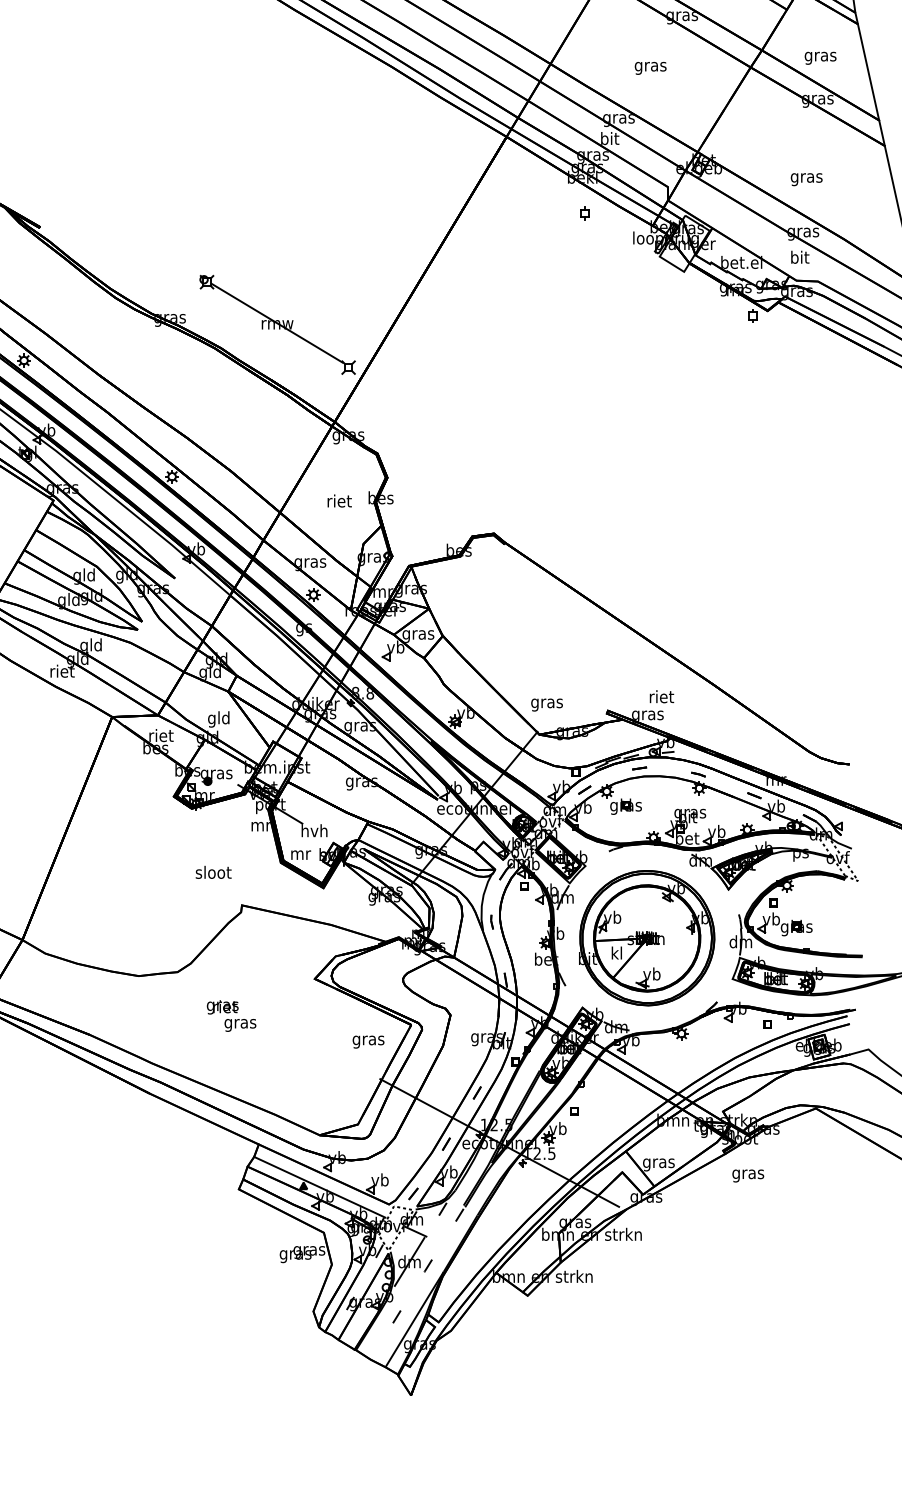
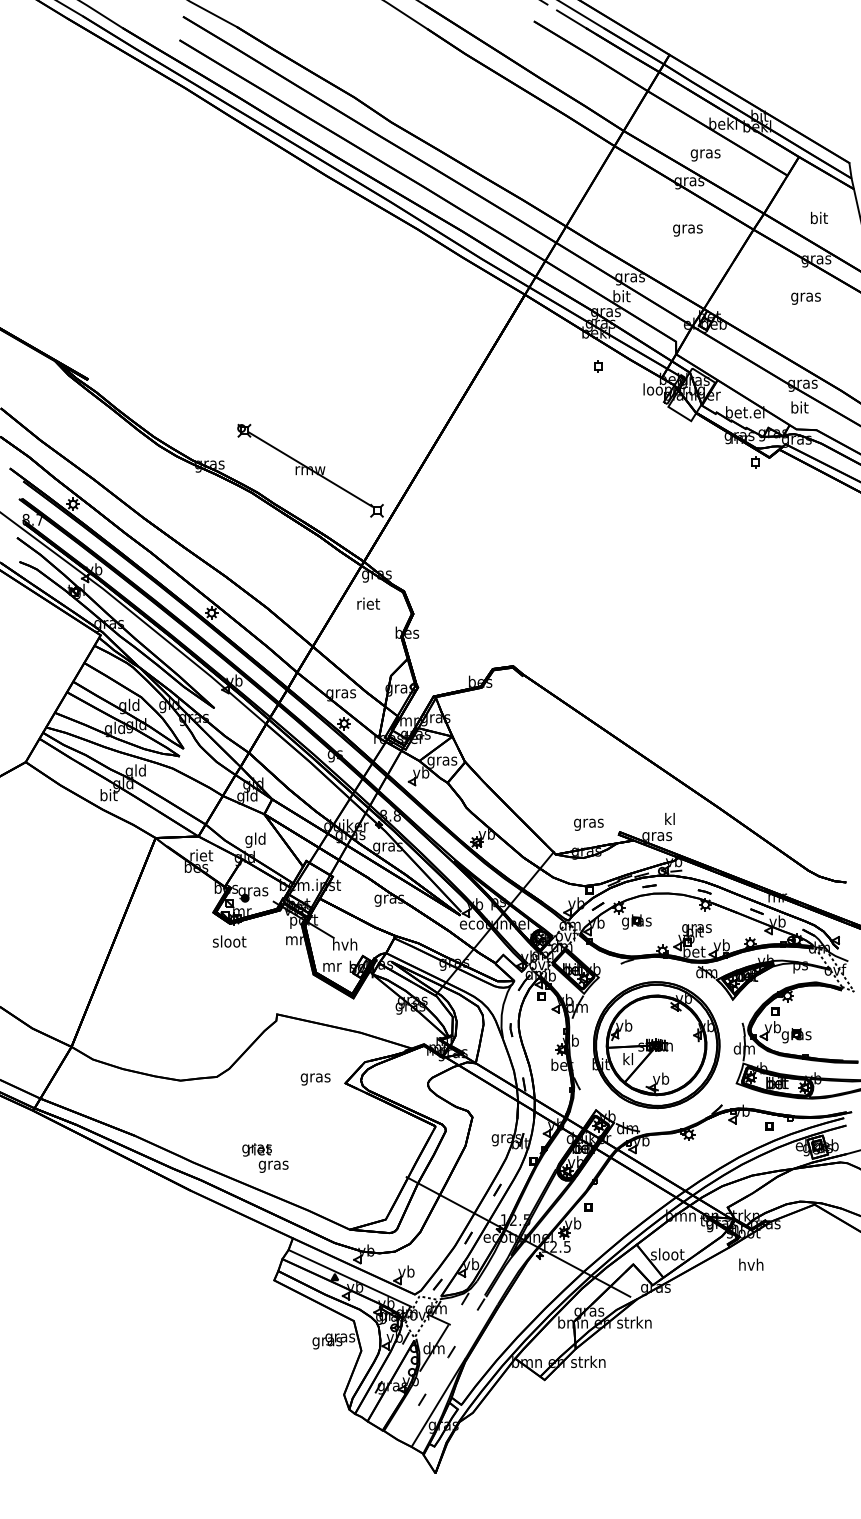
text: (820, 56) -> (818, 219), gras -> bit
text: (650, 68) -> (687, 230), moved
text: (806, 179) -> (805, 298), moved
text: (339, 500) -> (368, 603), moved
text: (61, 671) -> (108, 795), riet -> bit
text: (662, 696) -> (670, 818), riet -> kl
text: (546, 704) -> (588, 824), moved
text: (213, 872) -> (229, 941), moved
text: (231, 1015) -> (265, 1157), moved
text: (368, 1042) -> (315, 1079), moved
text: (658, 1162) -> (667, 1255), gras -> sloot
text: (748, 1173) -> (751, 1265), gras -> hvh

